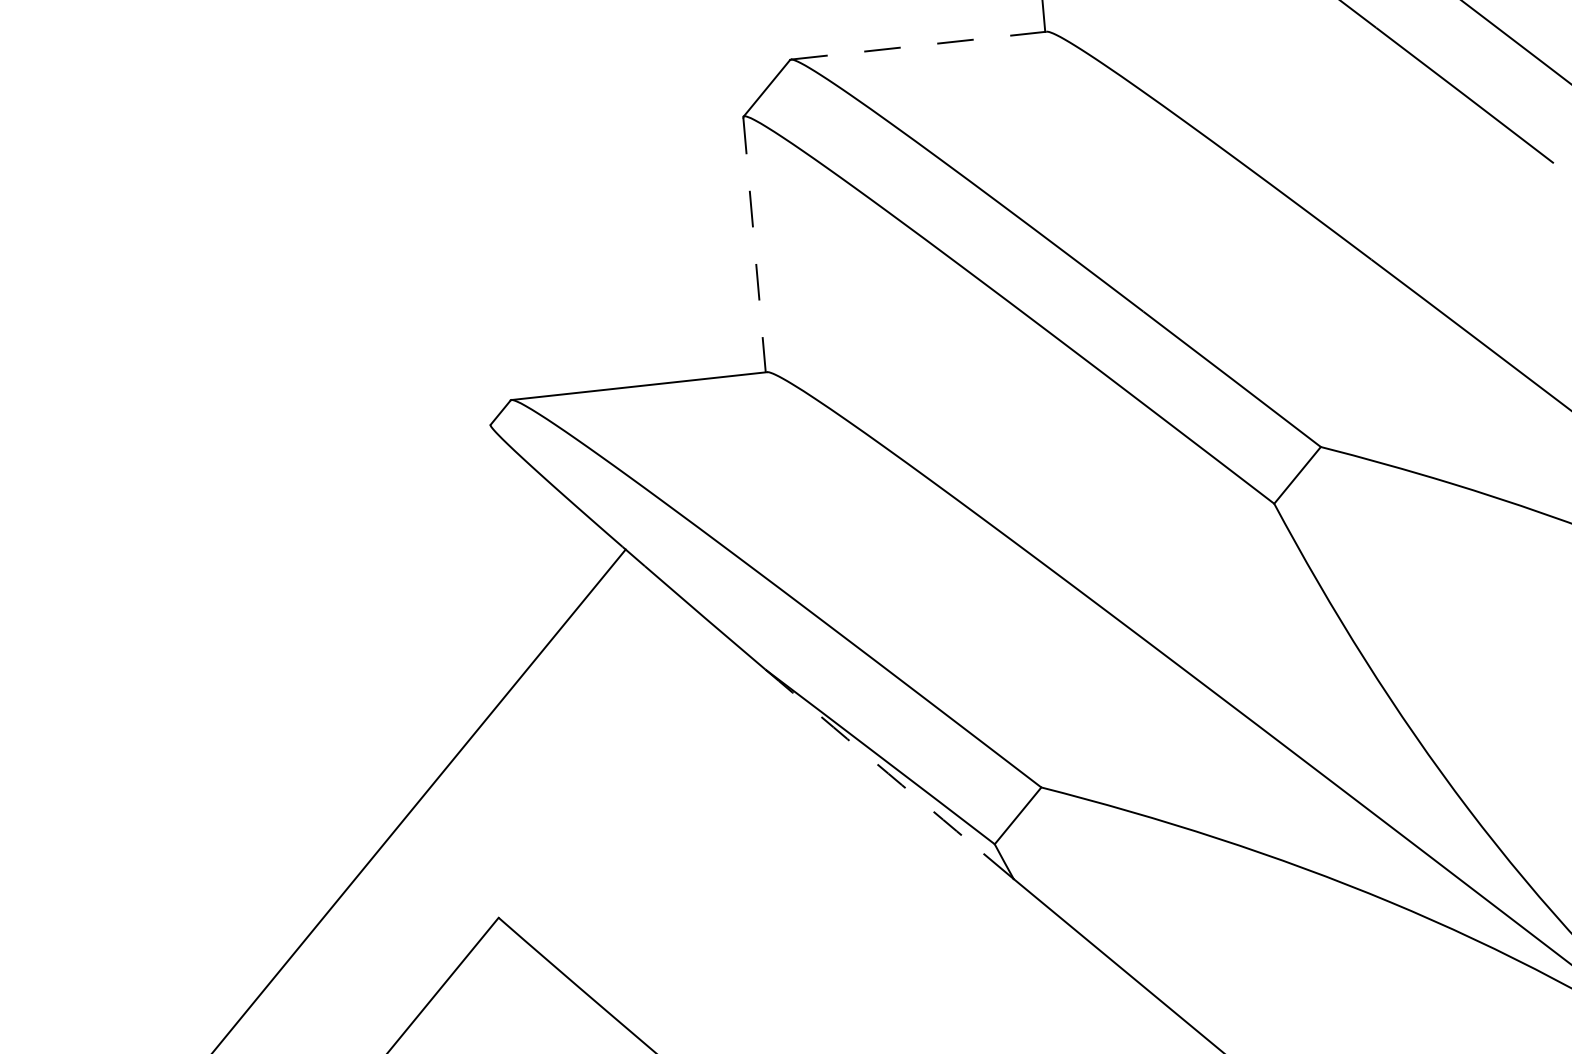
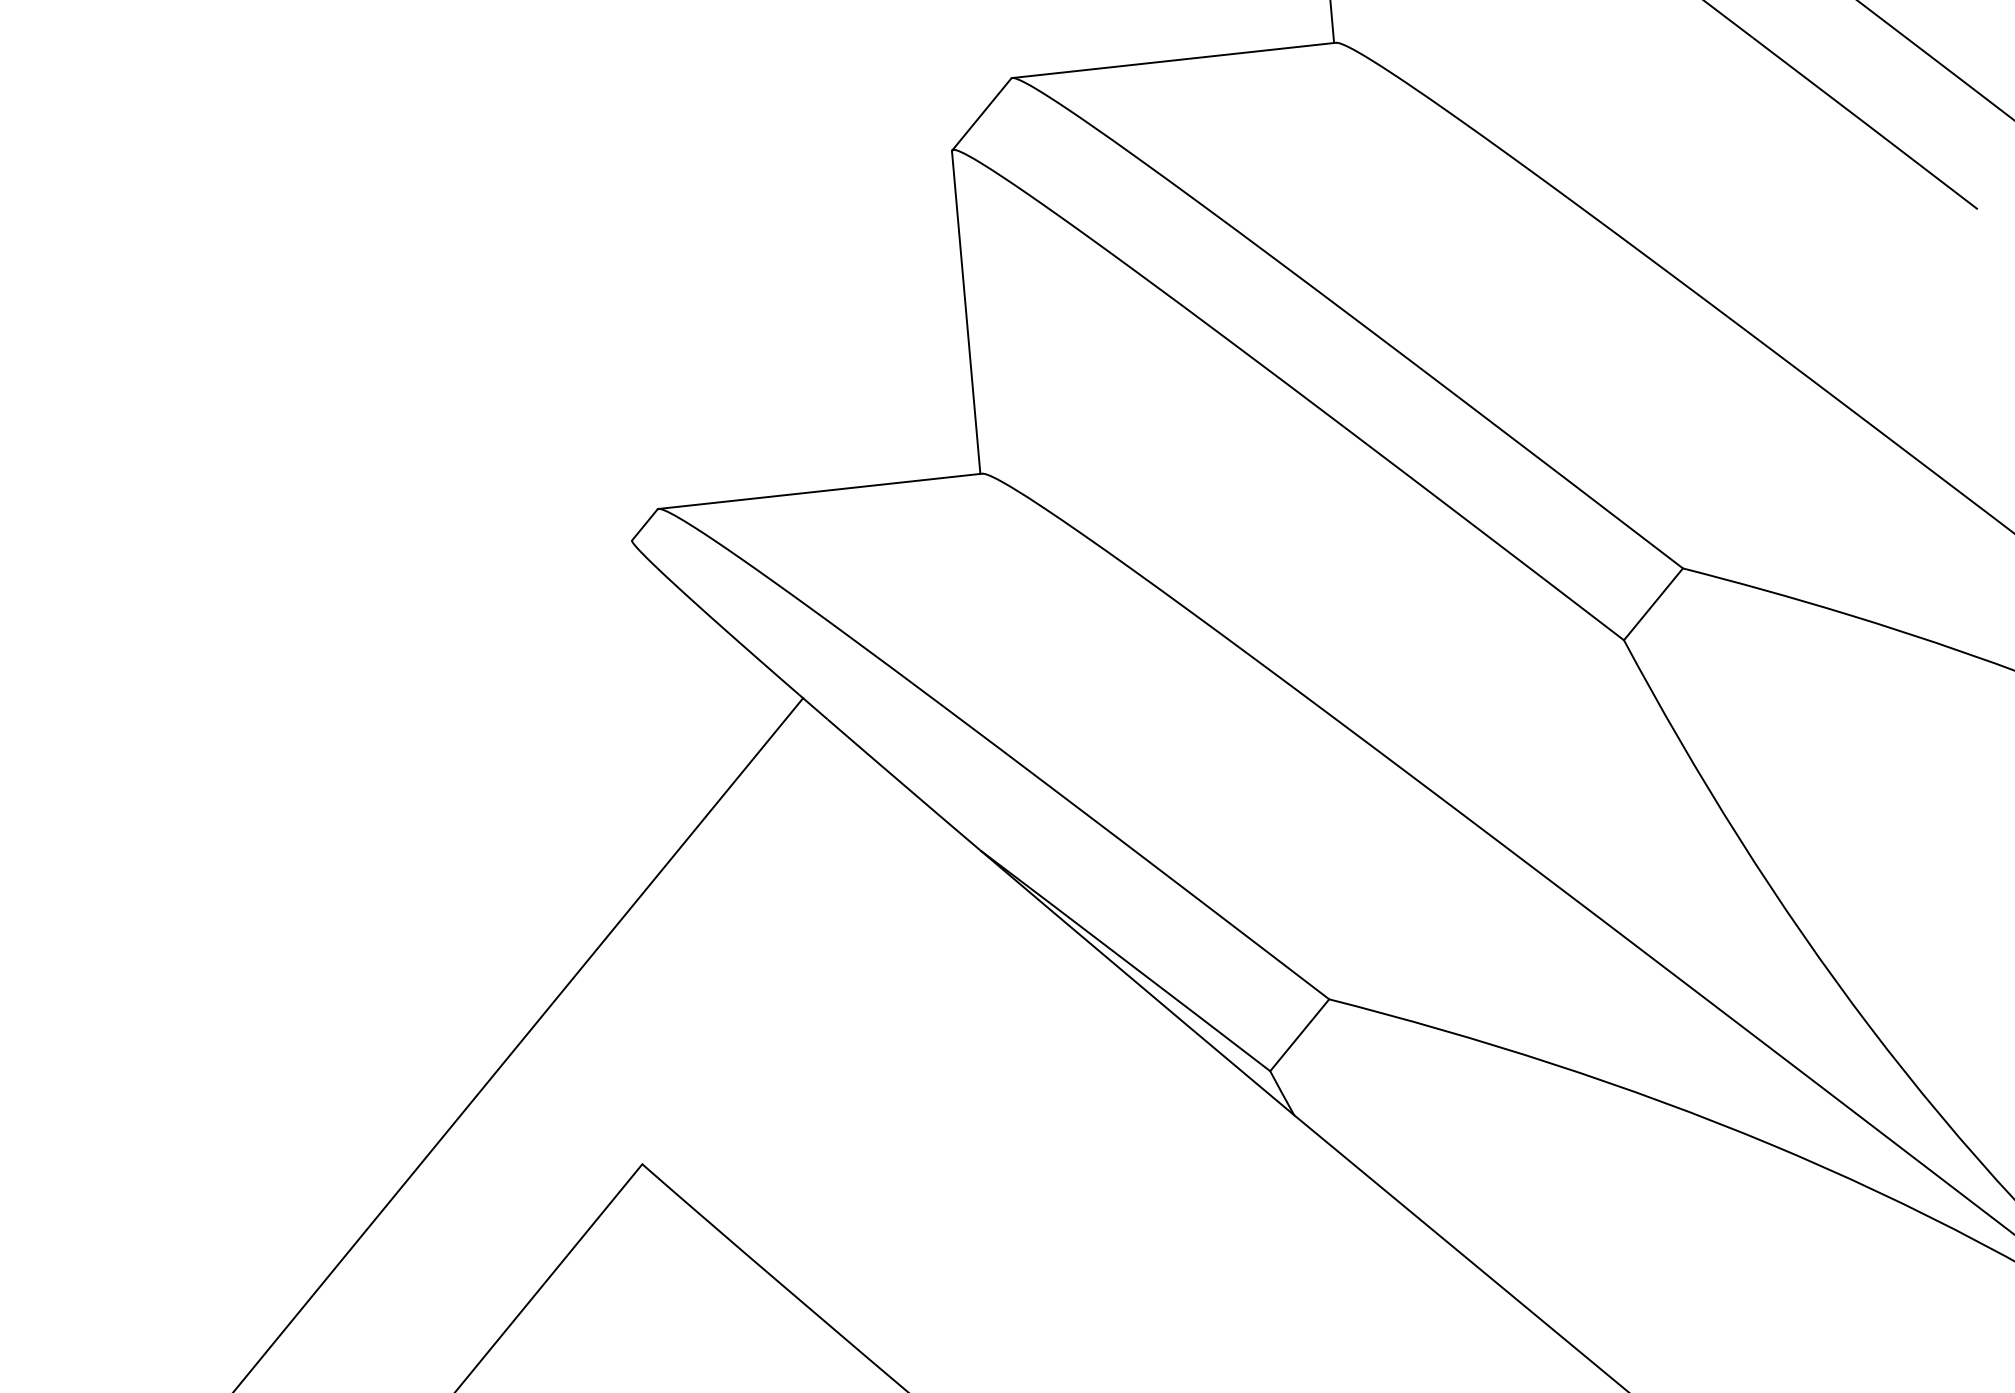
line: (919, 45) -> (1174, 60), dashed -> solid
line: (754, 244) -> (966, 312), dashed -> solid
arc: (874, 762) -> (1118, 967), dashed -> solid

